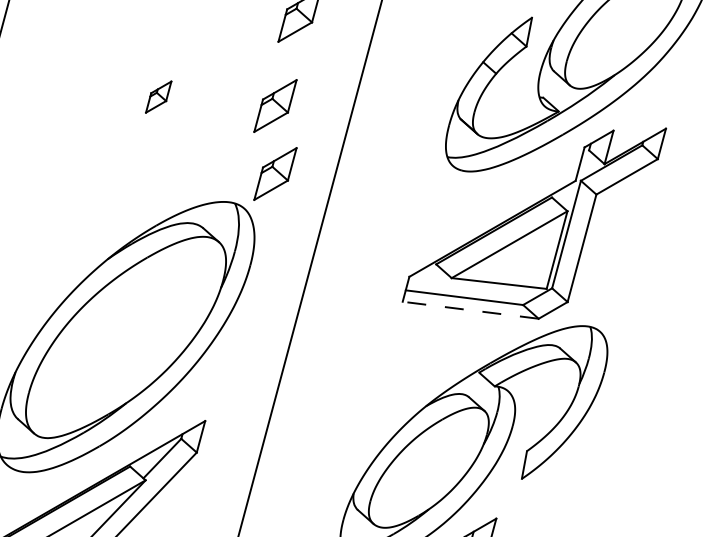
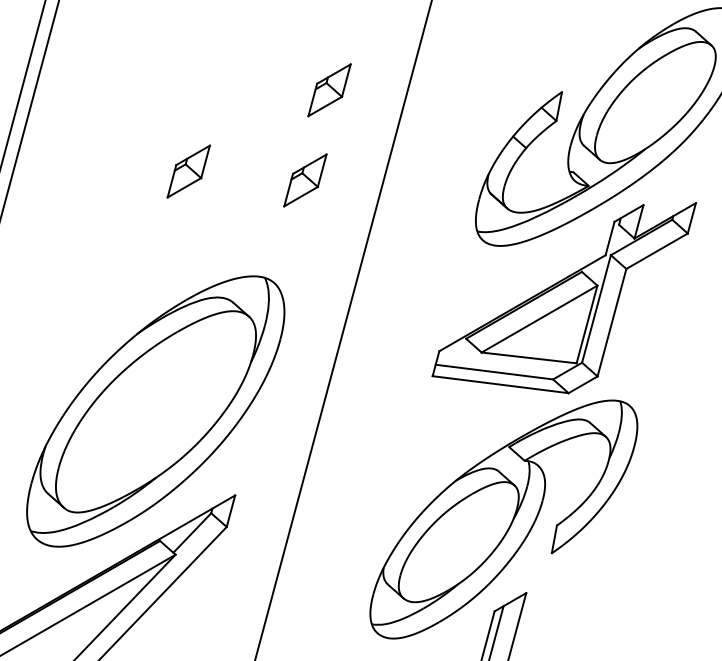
part: (158, 97) -> (188, 171), size x1.67
part: (275, 174) -> (305, 248), removed
line: (470, 310) -> (500, 384), dashed -> solid

